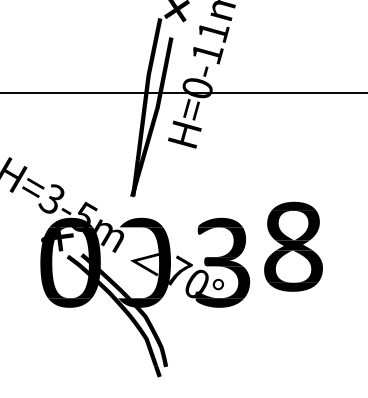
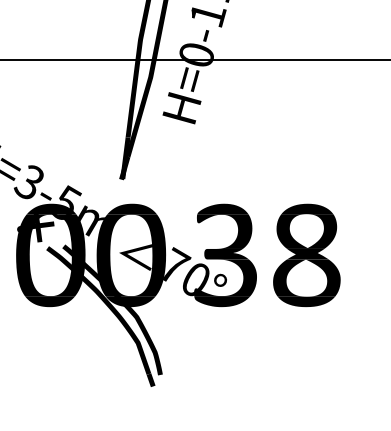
part: (293, 246) -> (306, 255), moved
fill: (125, 262) -> (113, 255), added

